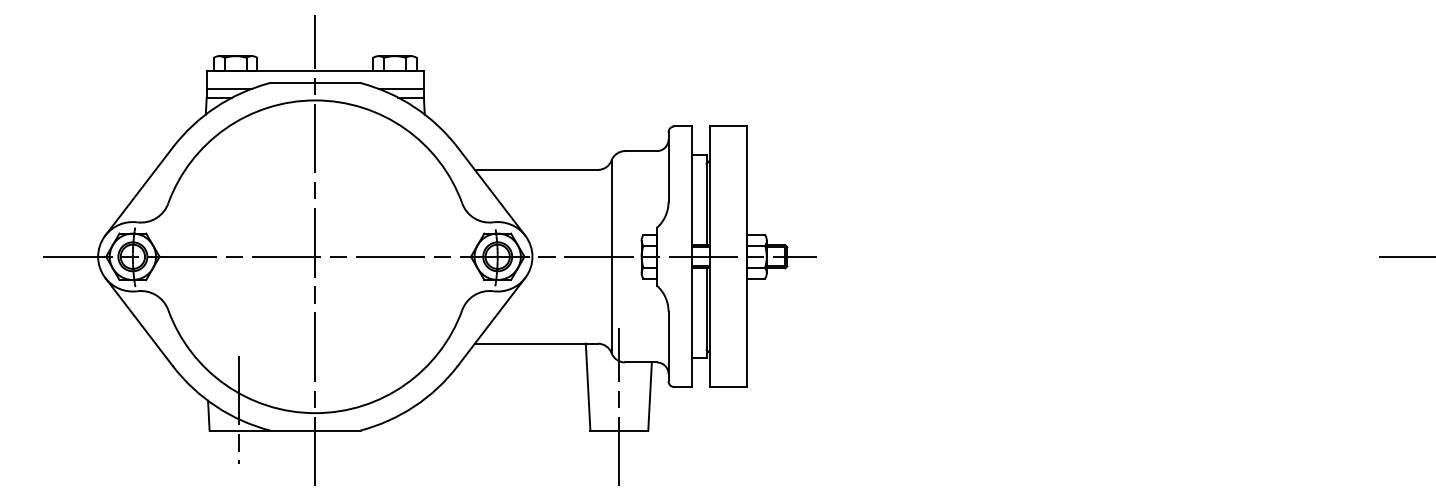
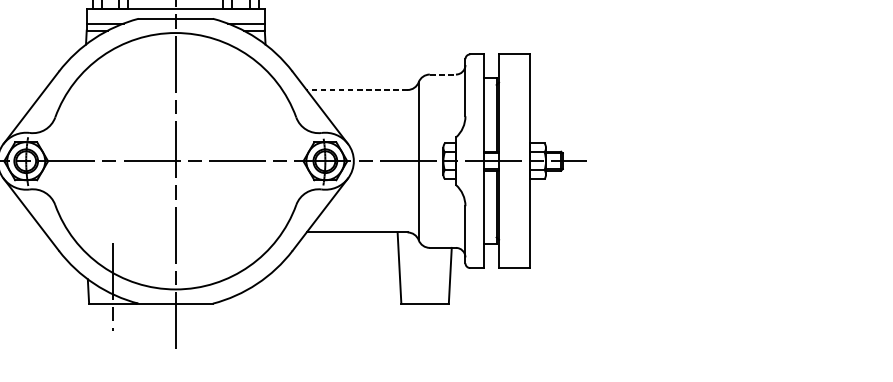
line: (641, 151) -> (443, 74), solid -> dashed
line: (536, 169) -> (357, 89), solid -> dashed
line: (619, 406) -> (425, 283), removed

